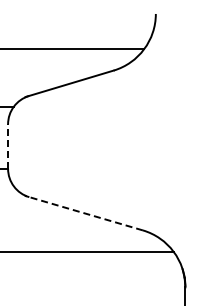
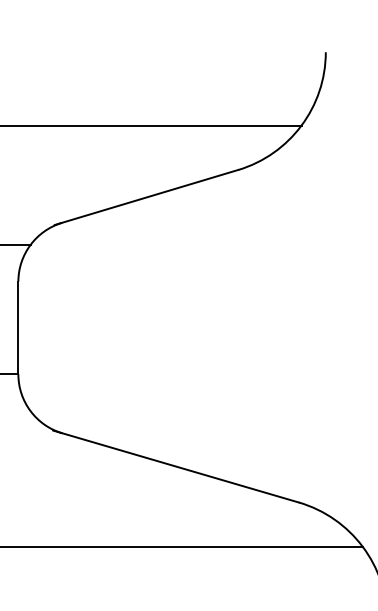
line: (8, 146) -> (19, 327), dashed -> solid
line: (83, 213) -> (175, 467), dashed -> solid

